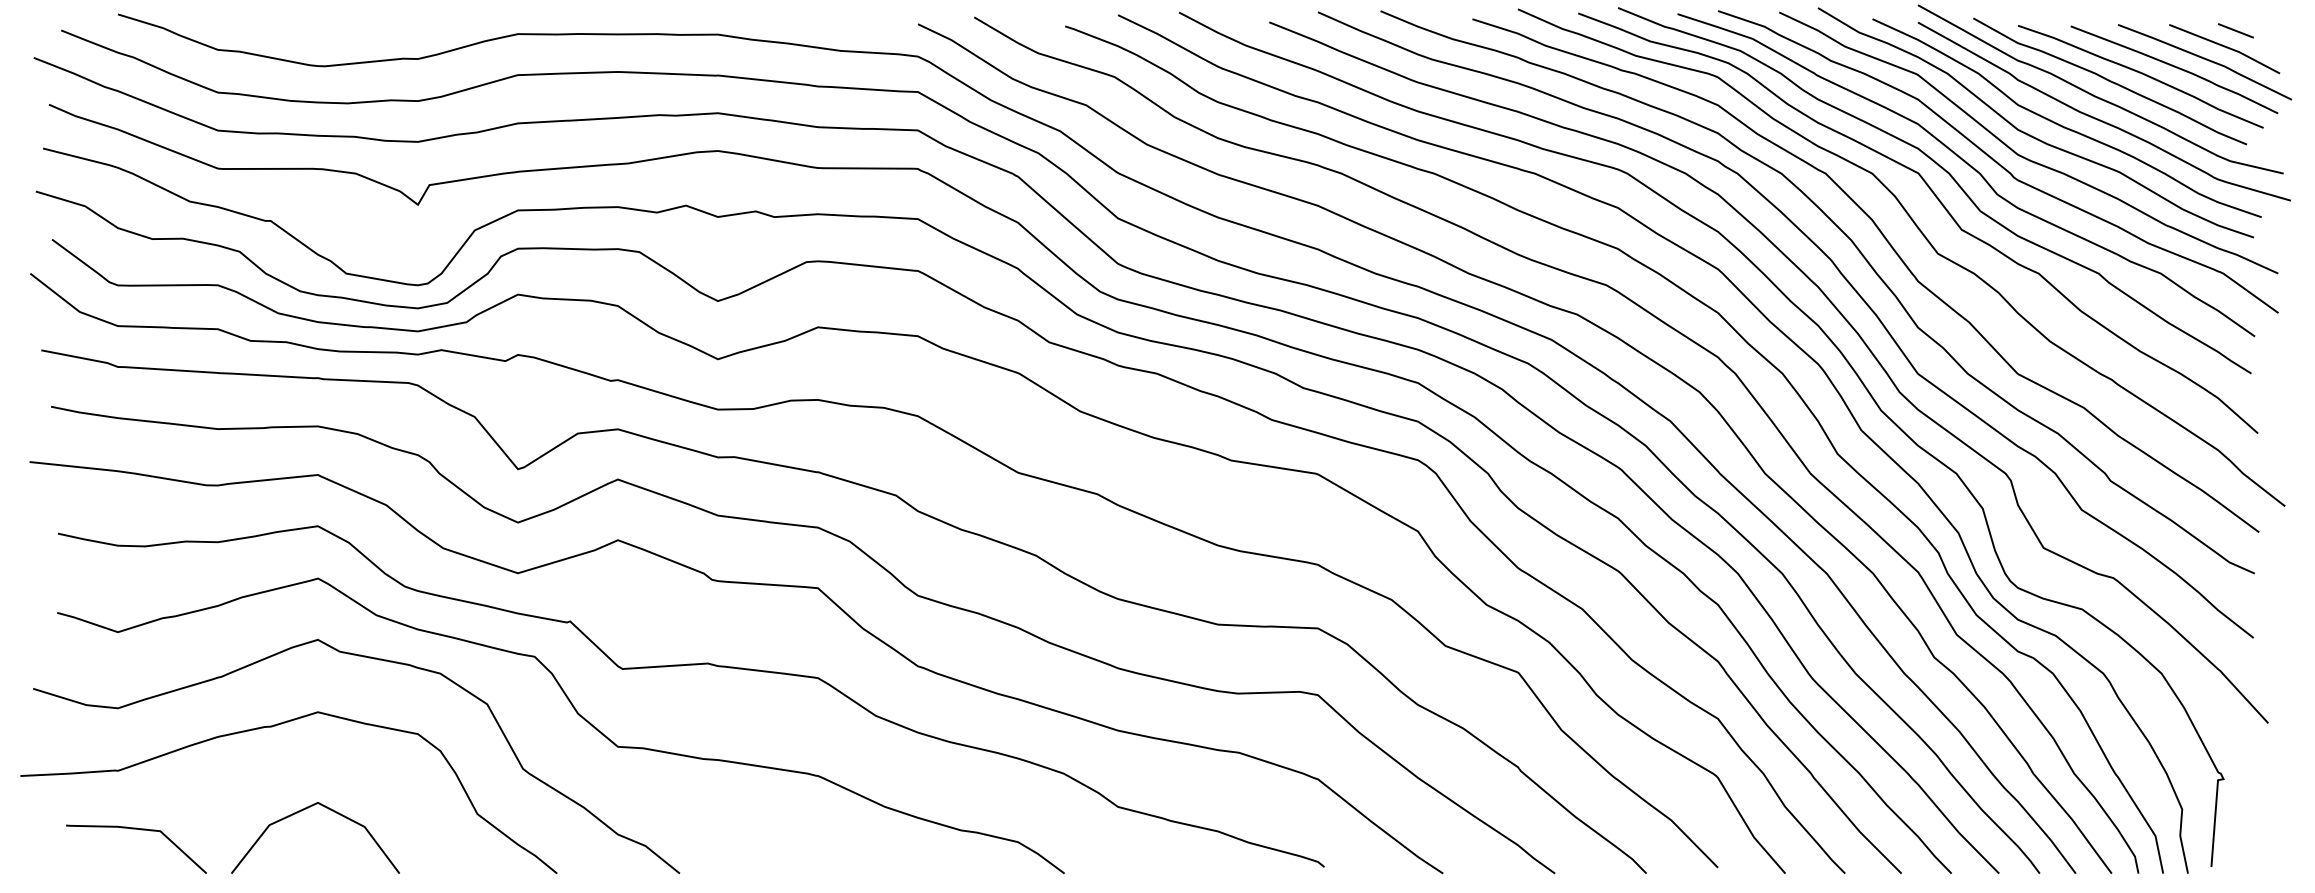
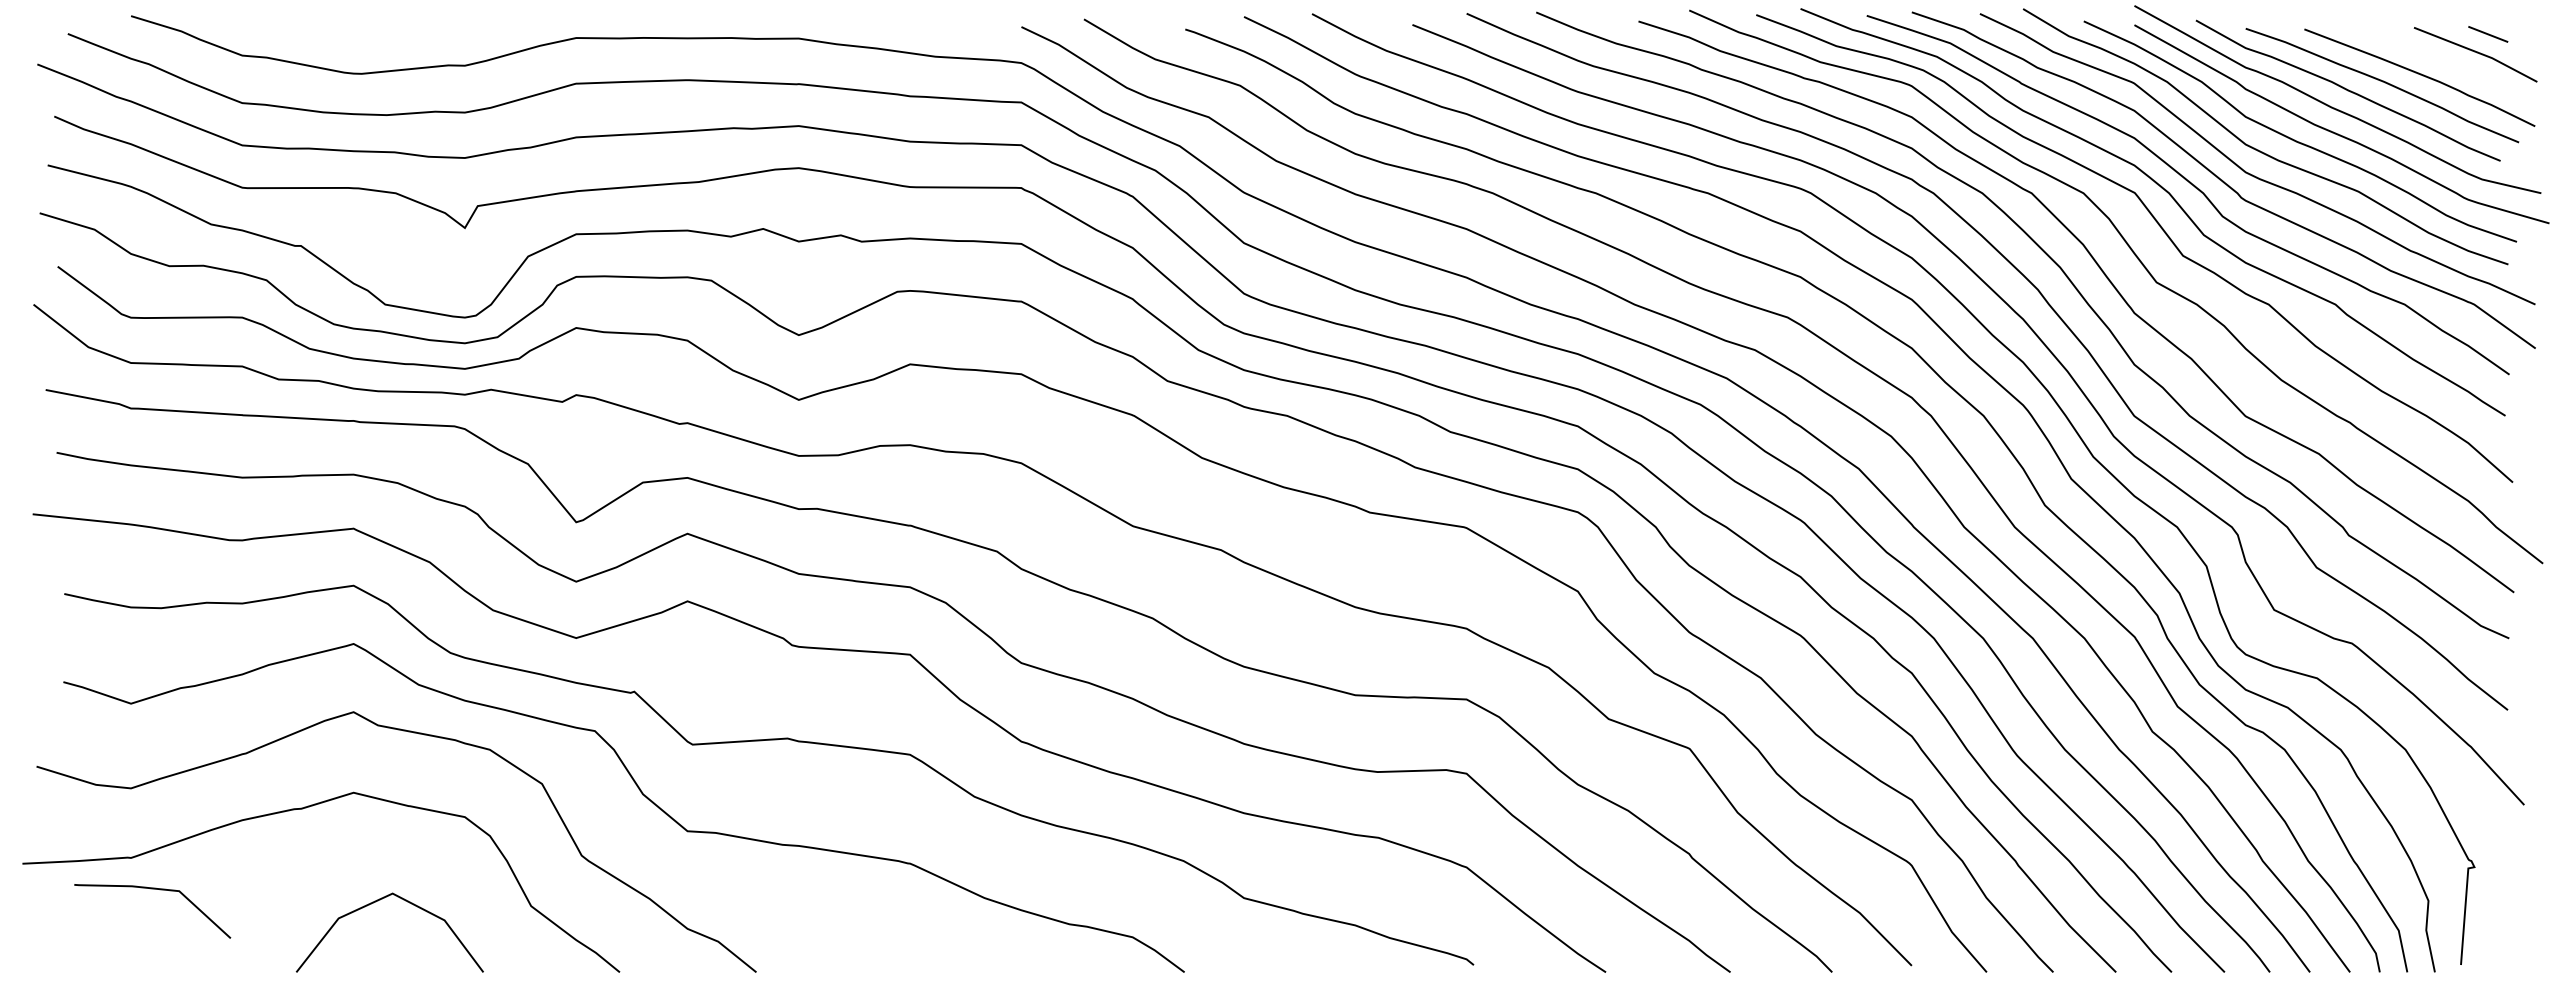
curve: (2206, 60) -> (2455, 67), removed
line: (305, 809) -> (378, 901), moved
line: (136, 829) -> (152, 889), moved

